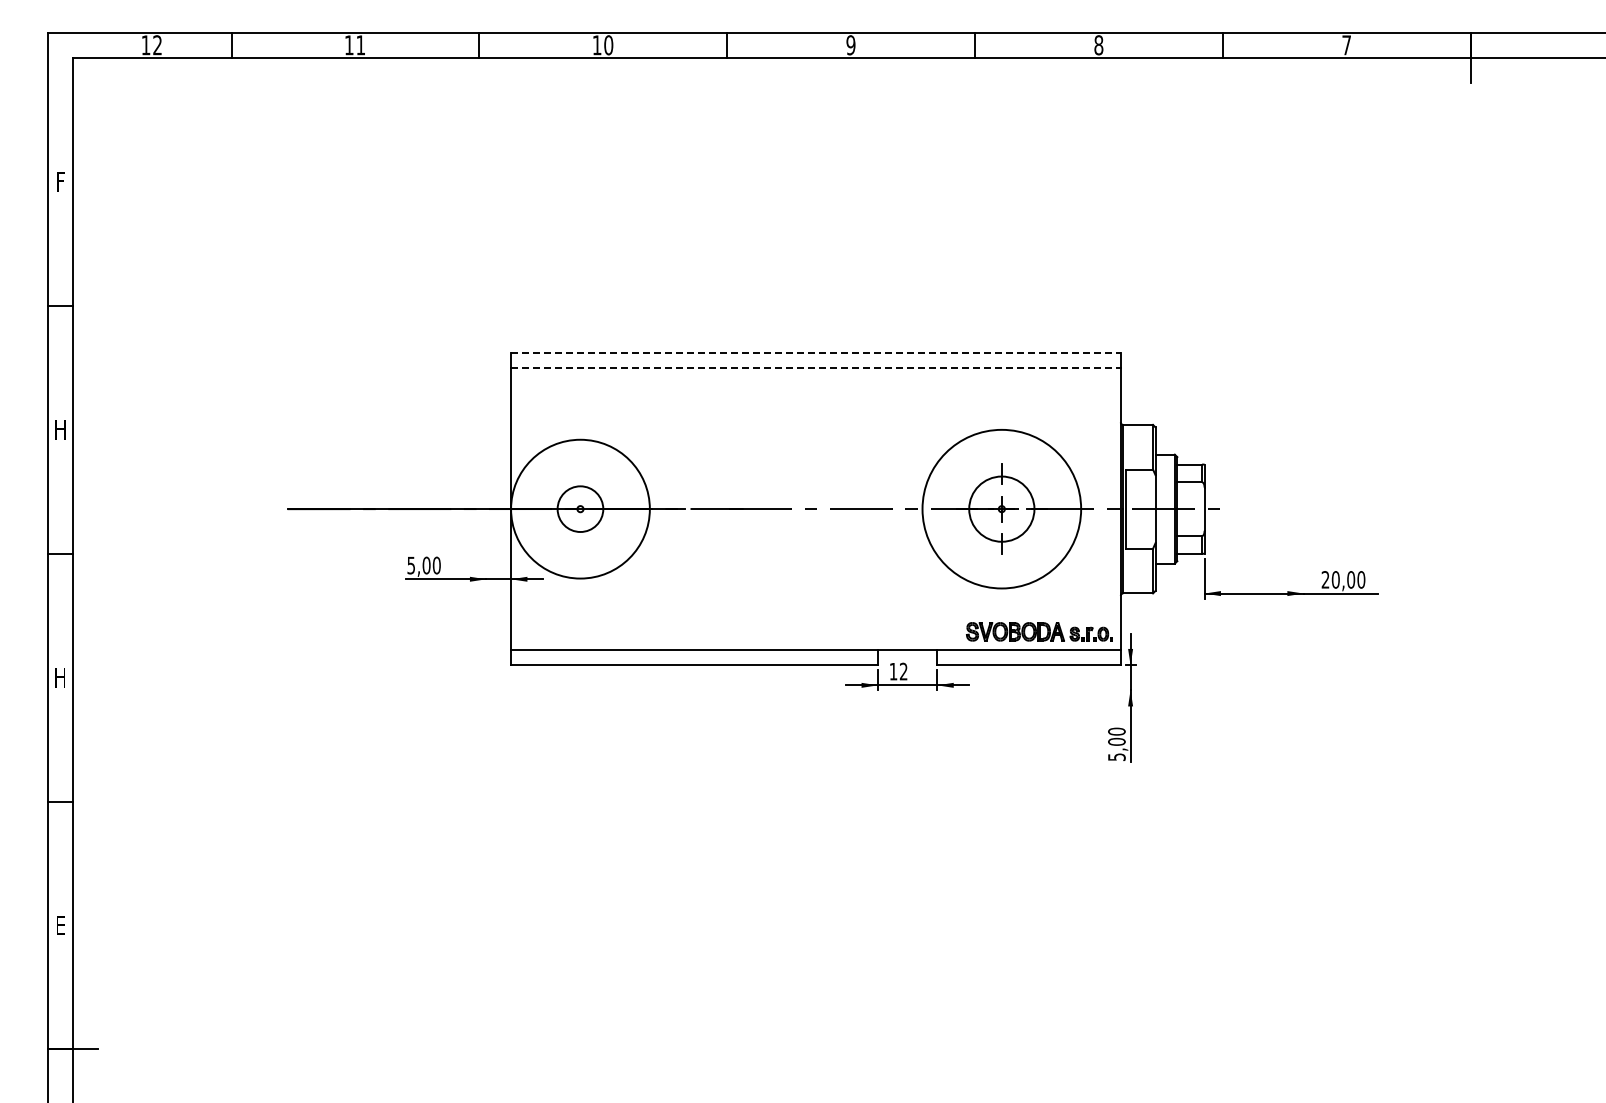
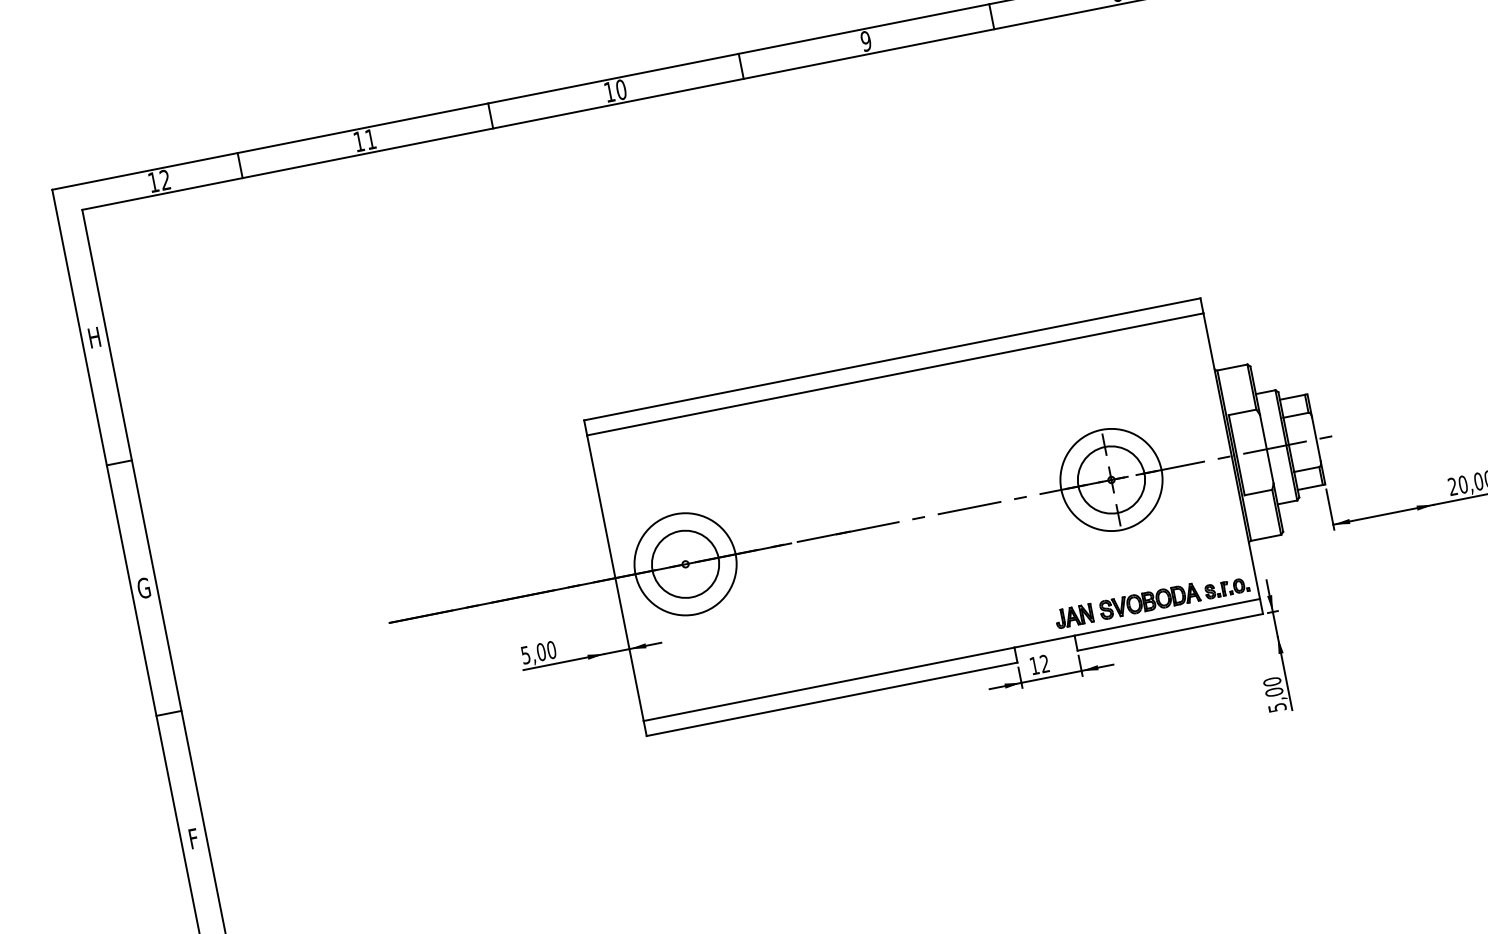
text: (60, 181) -> (94, 337), F -> H
line: (815, 353) -> (891, 359), dashed -> solid
line: (815, 367) -> (894, 374), dashed -> solid
text: (59, 429) -> (143, 588), H -> G
circle: (580, 508) -> (685, 563), size x0.71
circle: (580, 508) -> (685, 563), size x1.43
circle: (1001, 508) -> (1111, 479), size x0.62
part: (940, 631) -> (1073, 615), added
text: (59, 677) -> (192, 838), H -> F

